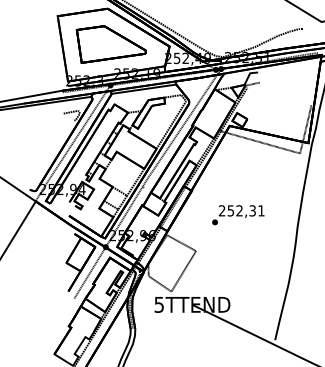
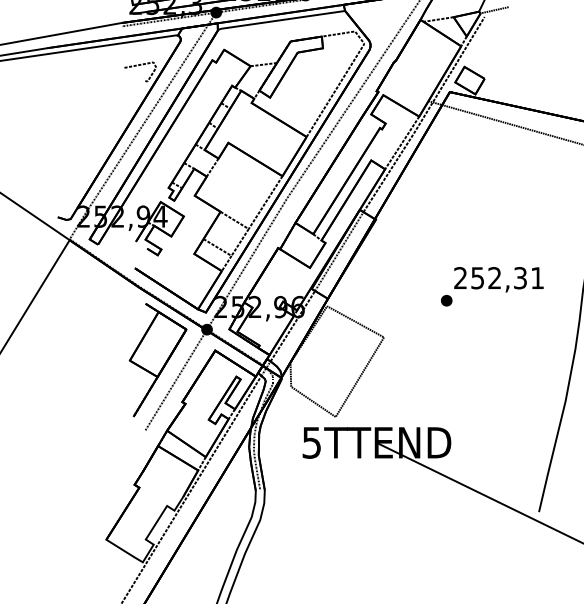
text: (238, 215) -> (492, 287), moved

